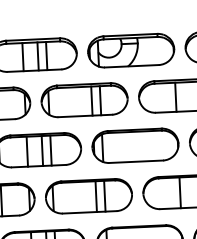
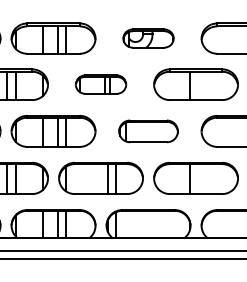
part: (131, 50) -> (148, 38), size x0.6
part: (84, 99) -> (100, 84), size x0.6
part: (135, 145) -> (148, 131), size x0.7

